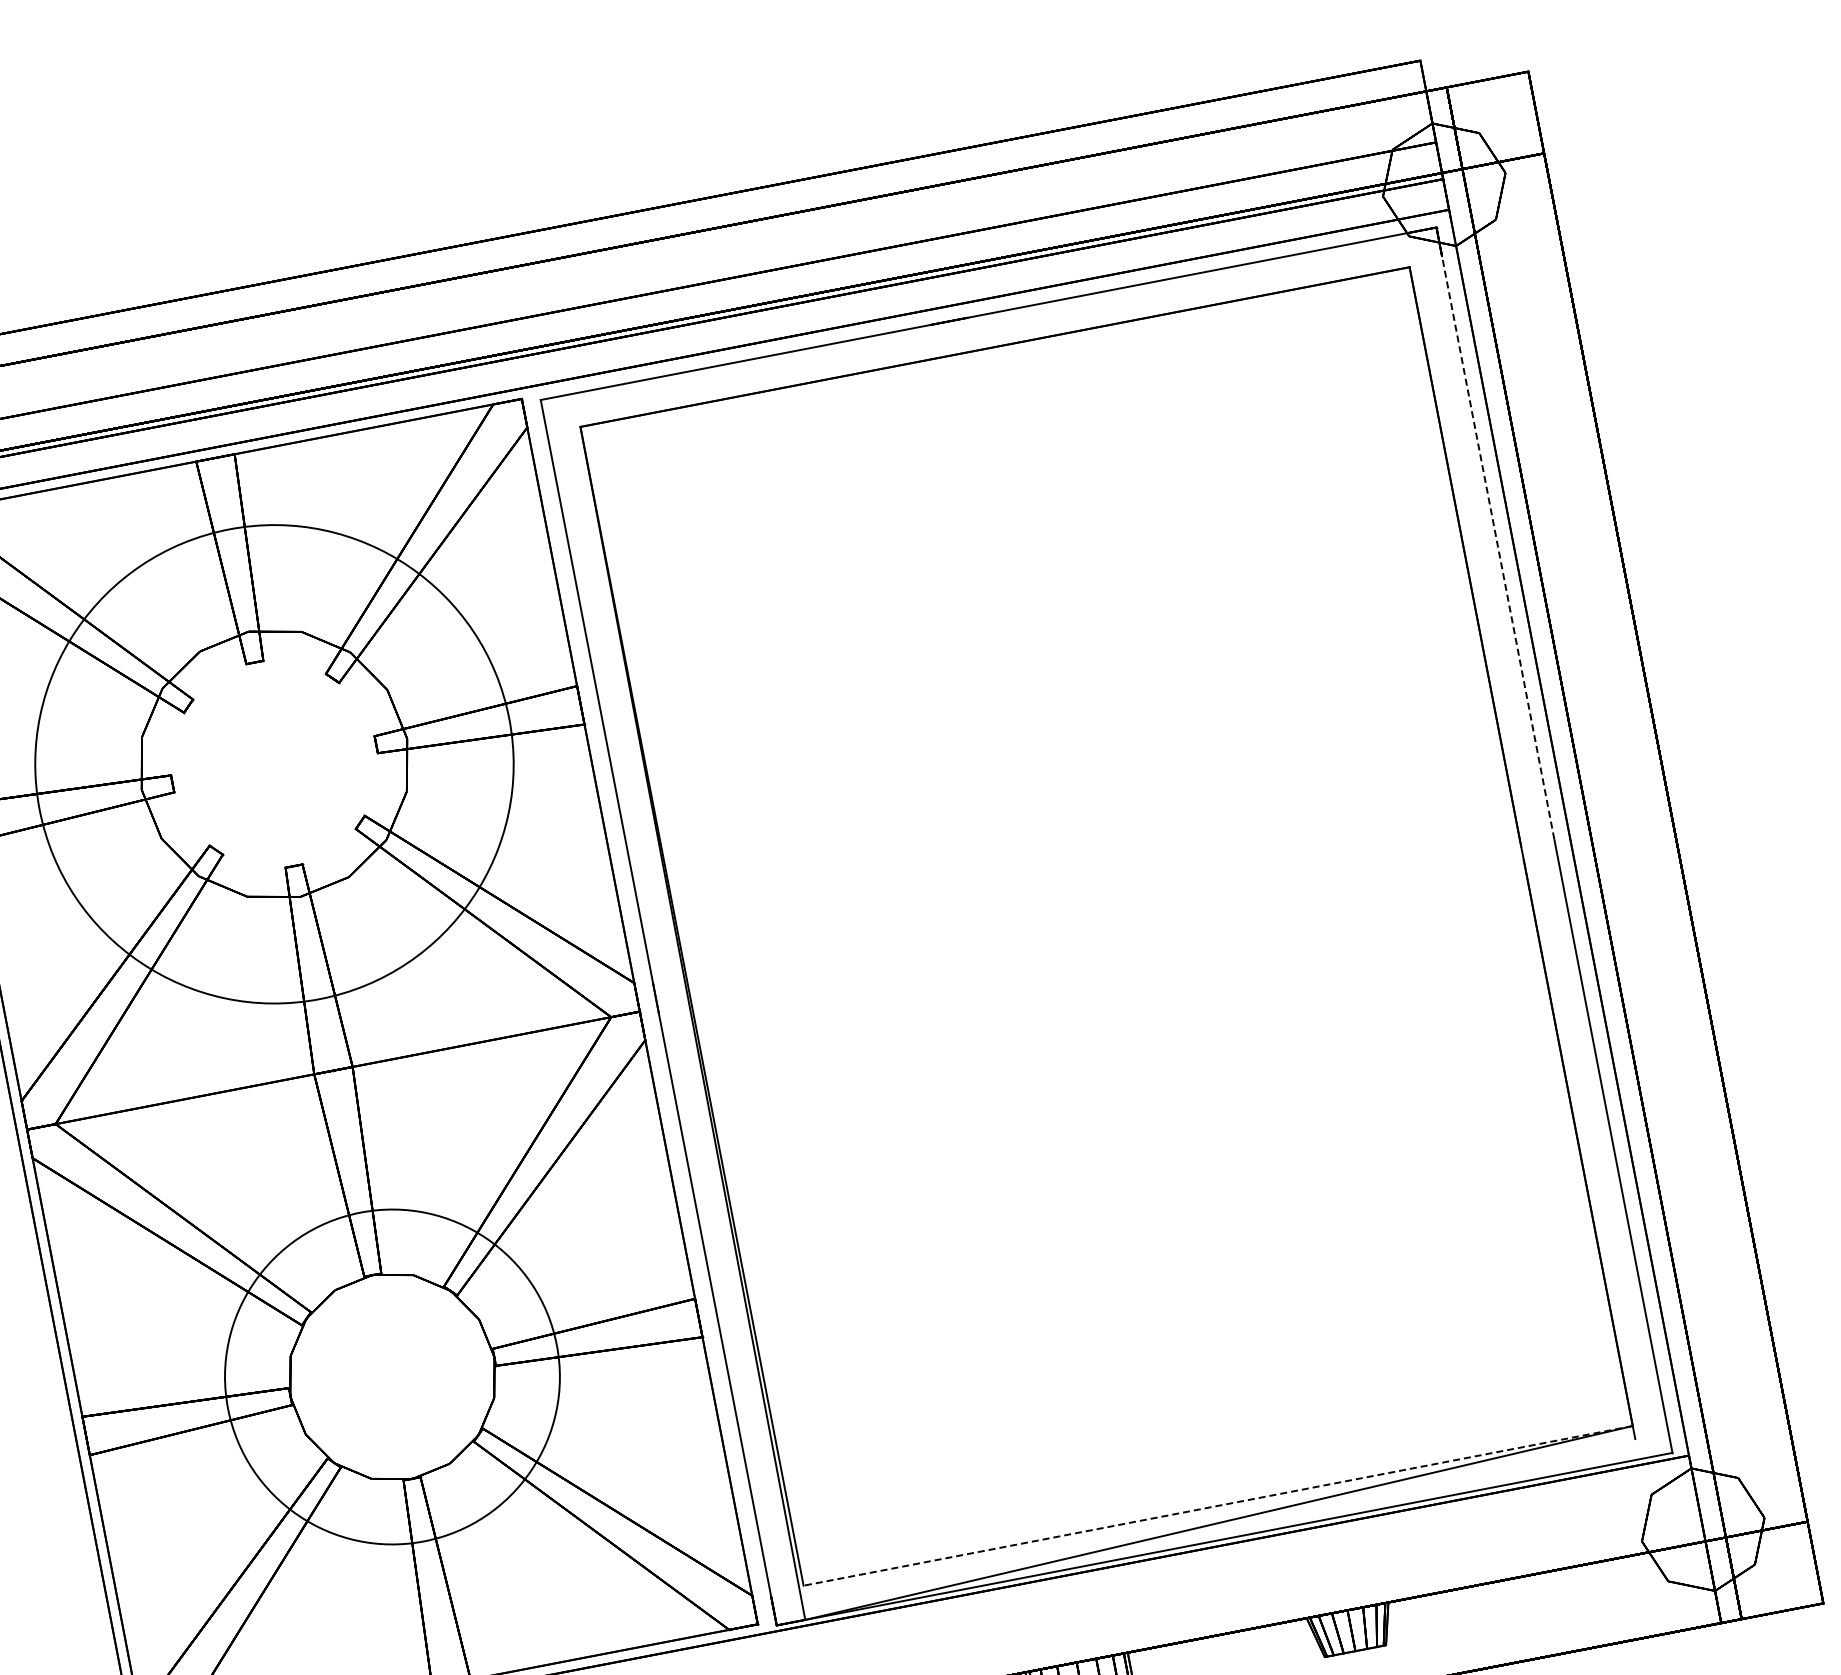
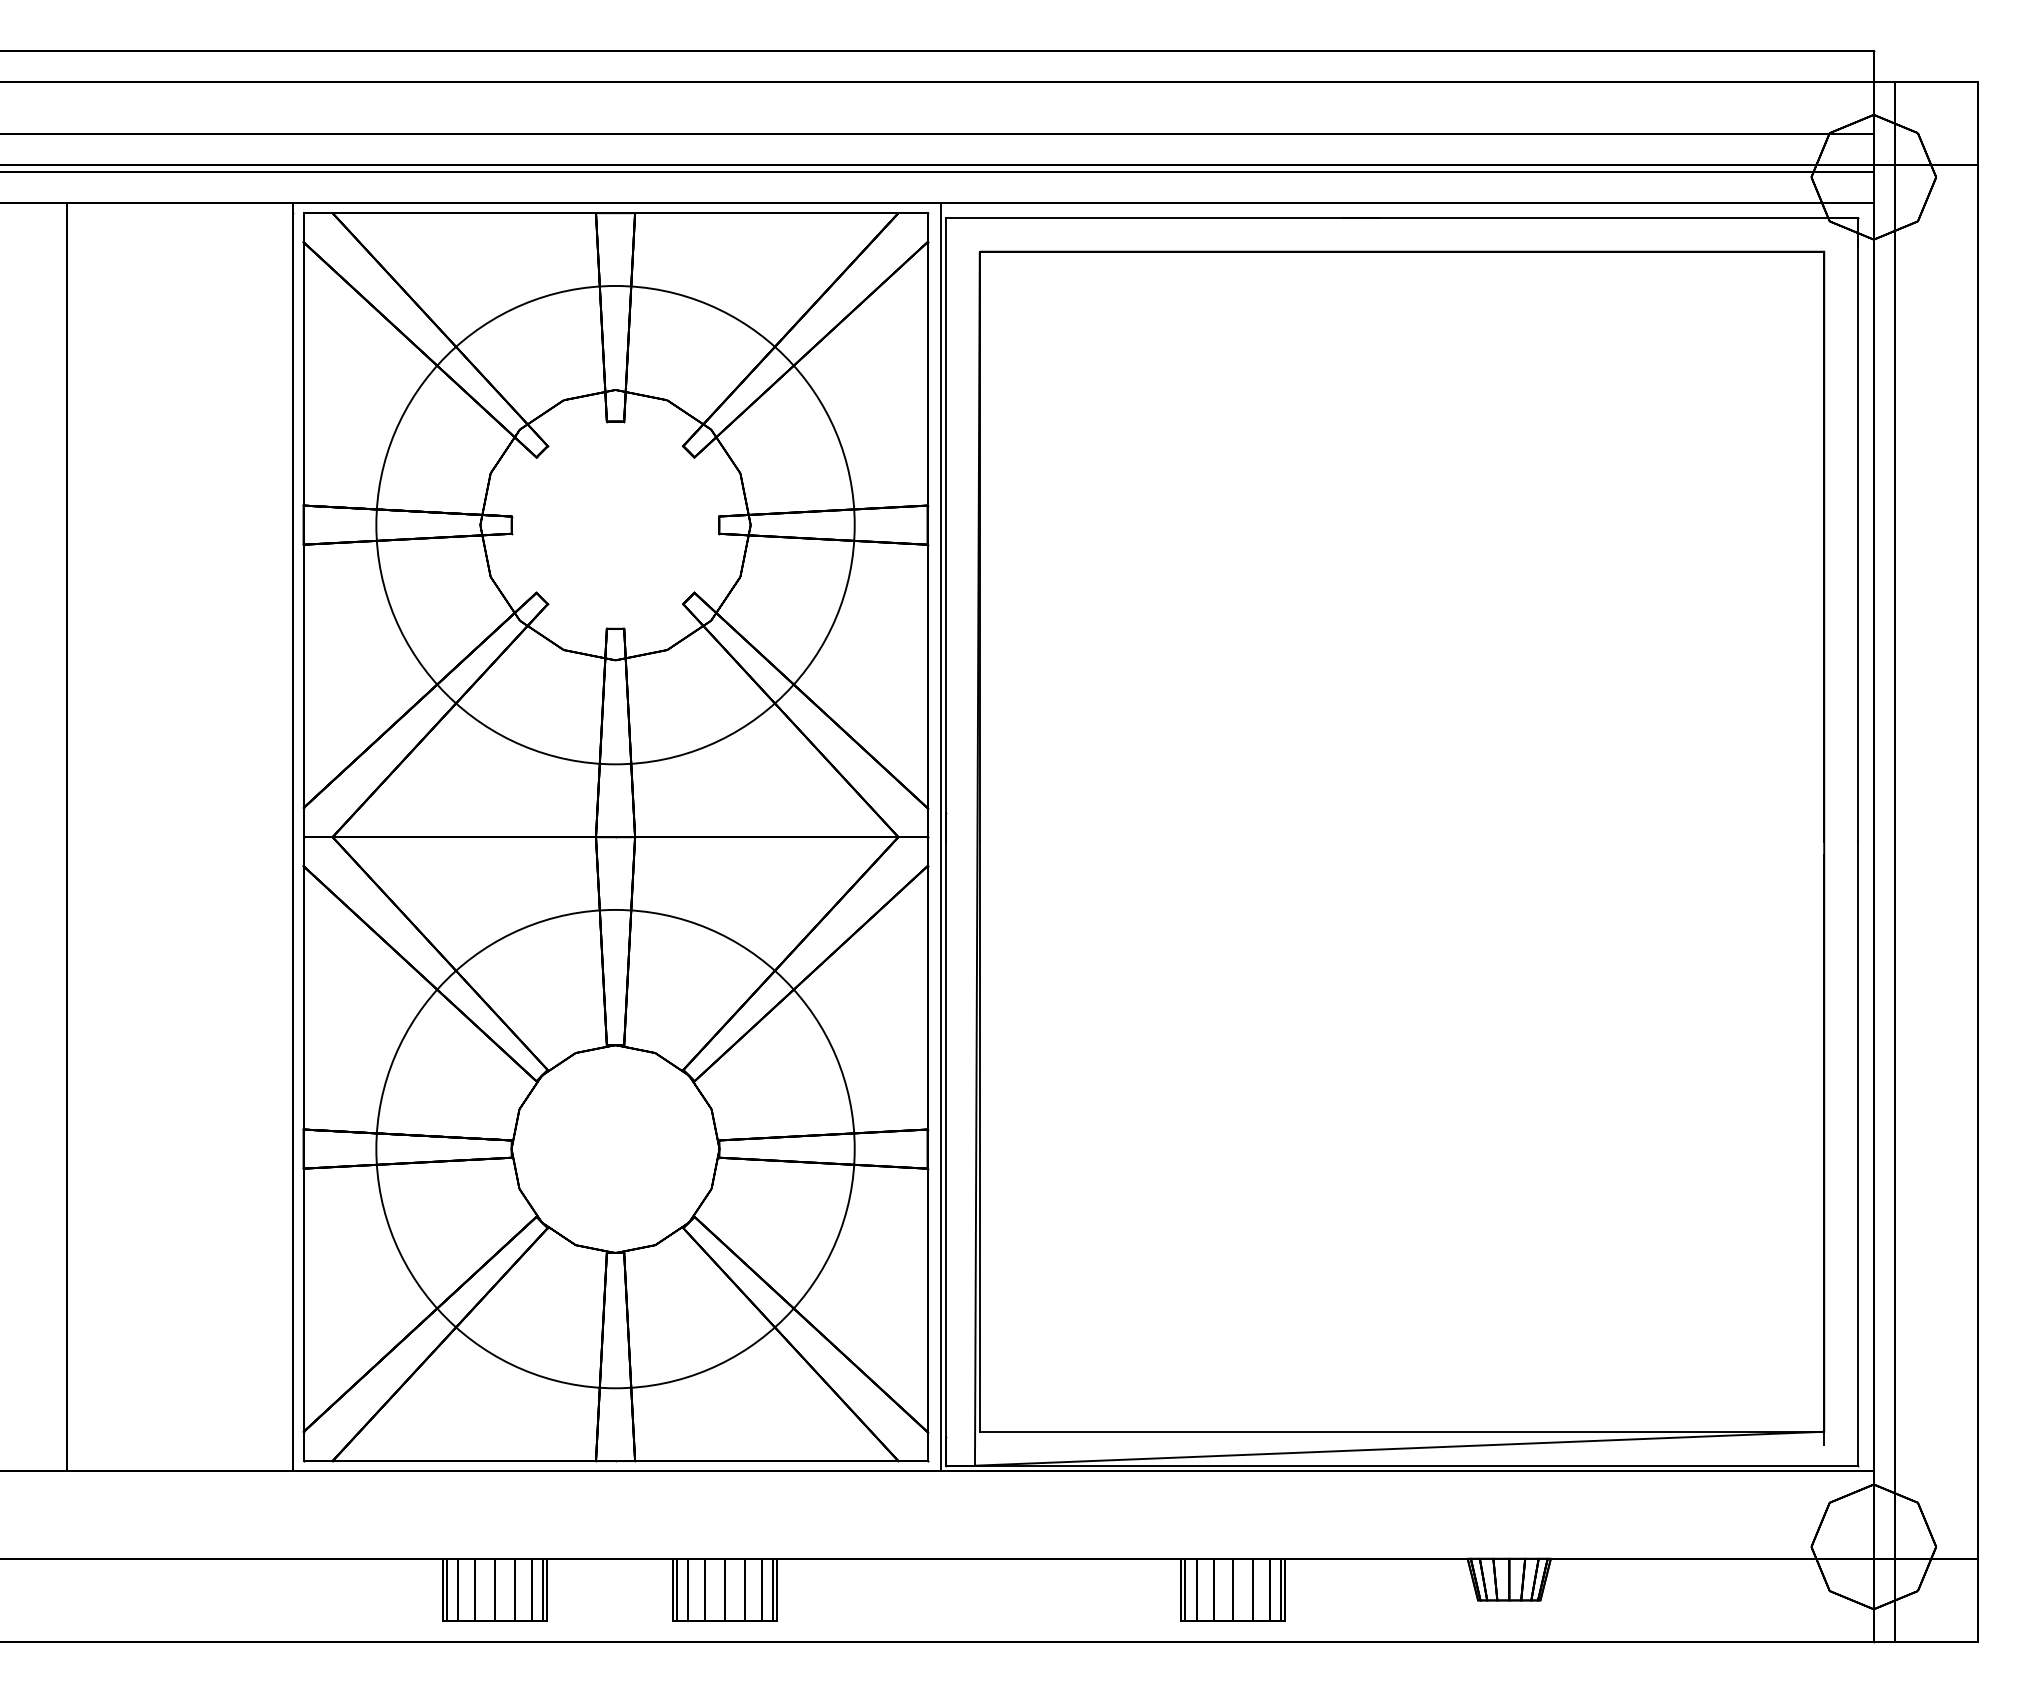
line: (1495, 533) -> (1858, 529), dashed -> solid
line: (653, 1008) -> (941, 836), added
circle: (392, 1376) -> (615, 1148), size x1.43
line: (1217, 1505) -> (1401, 1431), dashed -> solid

